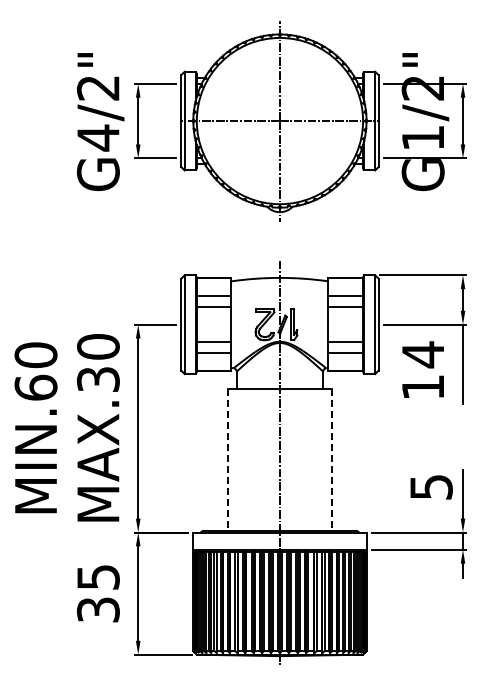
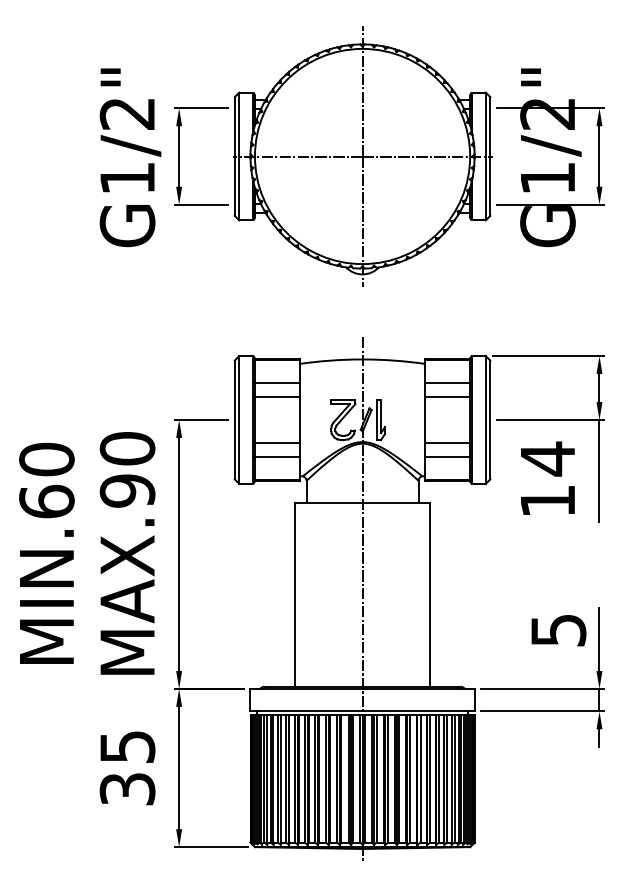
text: (98, 137) -> (127, 177), G4/2" -> G1/2"
text: (98, 379) -> (127, 490), MAX.30 -> MAX.90
line: (227, 460) -> (294, 595), dashed -> solid
line: (331, 460) -> (429, 595), dashed -> solid

